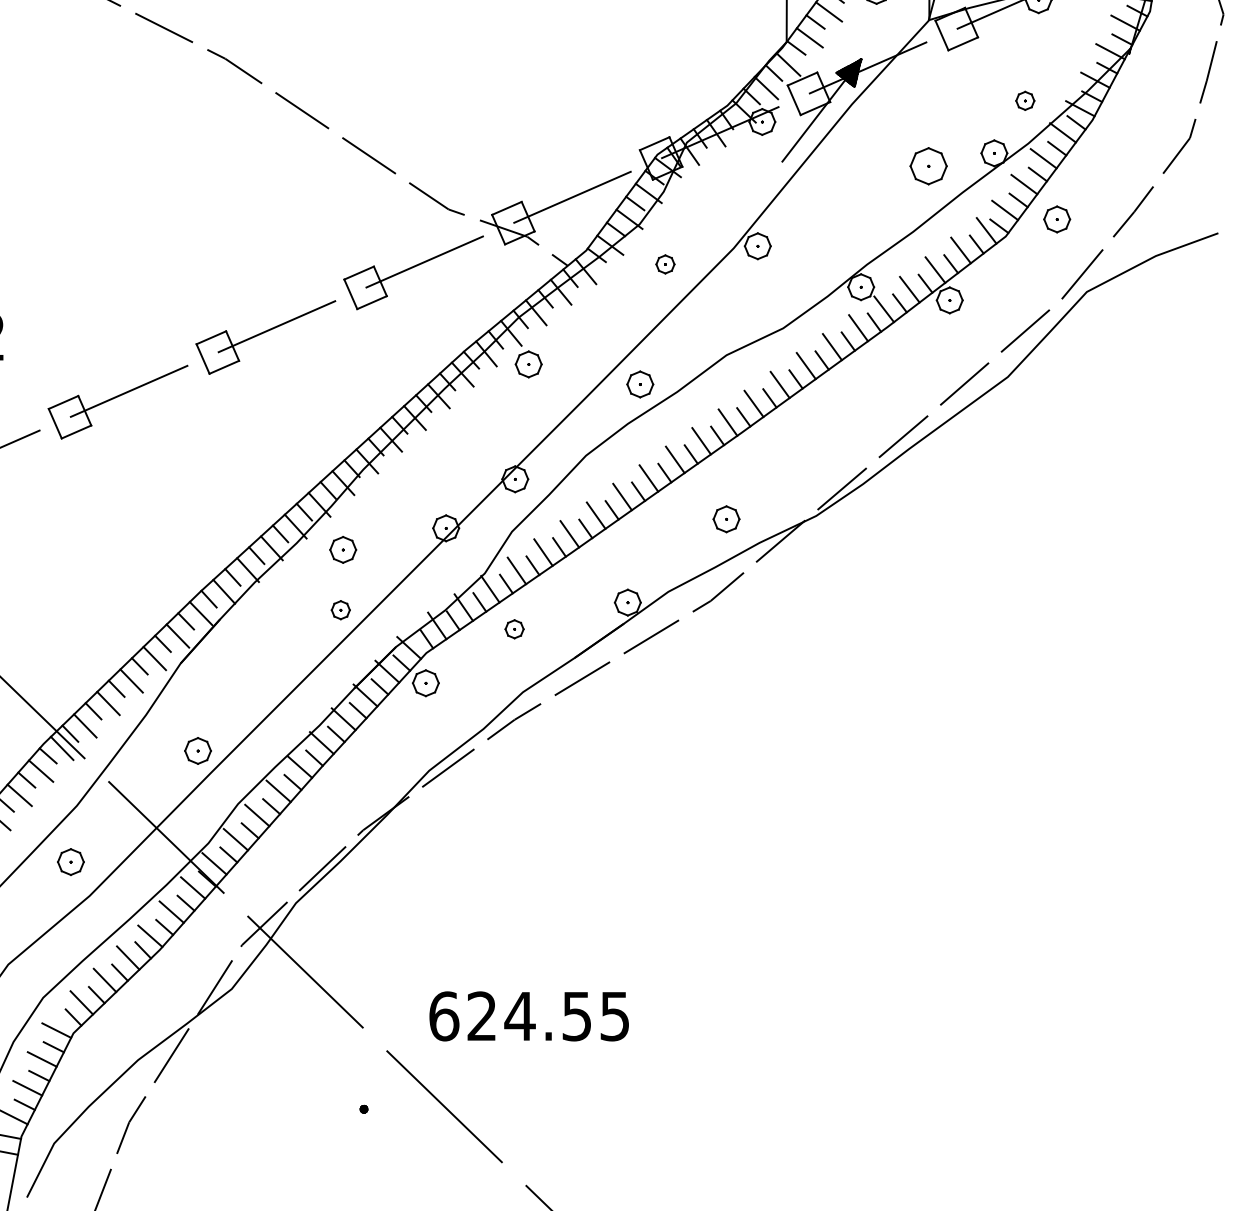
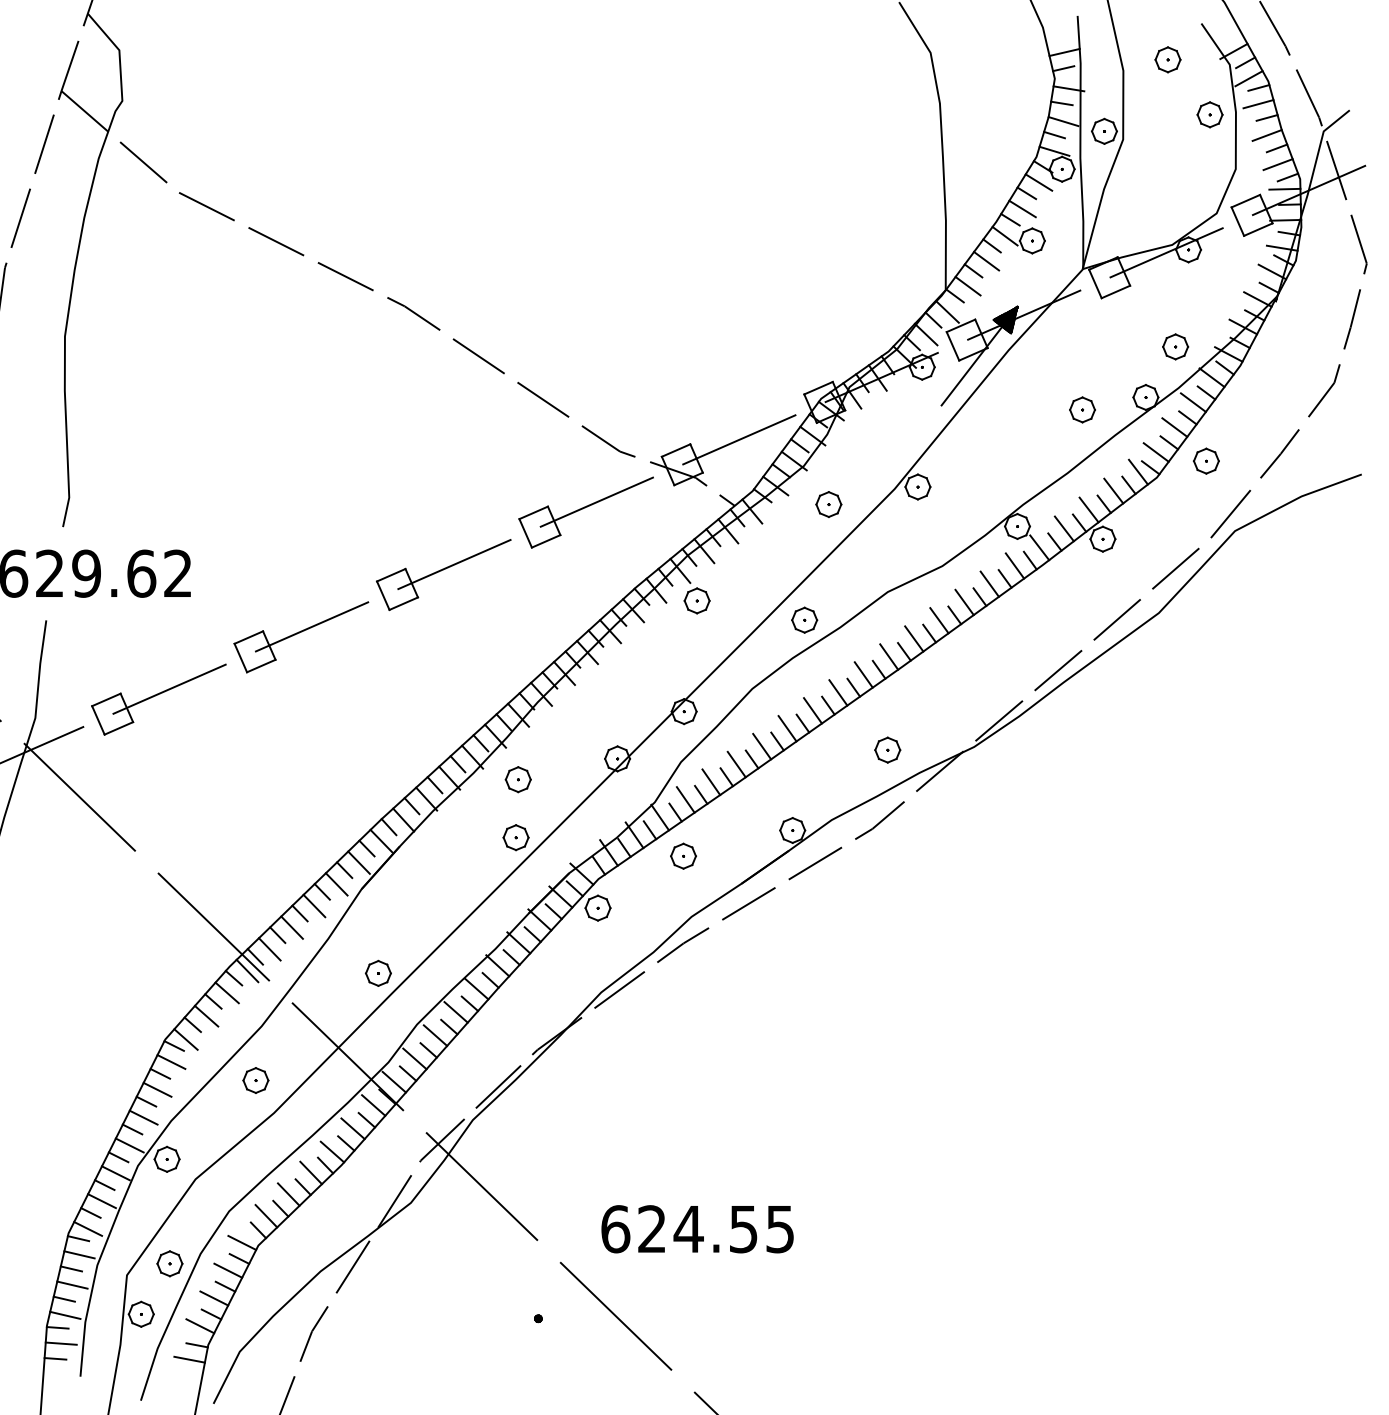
part: (1025, 100) -> (1175, 346), size x1.43
part: (928, 165) -> (1082, 409), size x0.71
part: (665, 264) -> (828, 504), size x1.43
part: (340, 609) -> (515, 837), size x1.43
part: (514, 628) -> (683, 855), size x1.43

